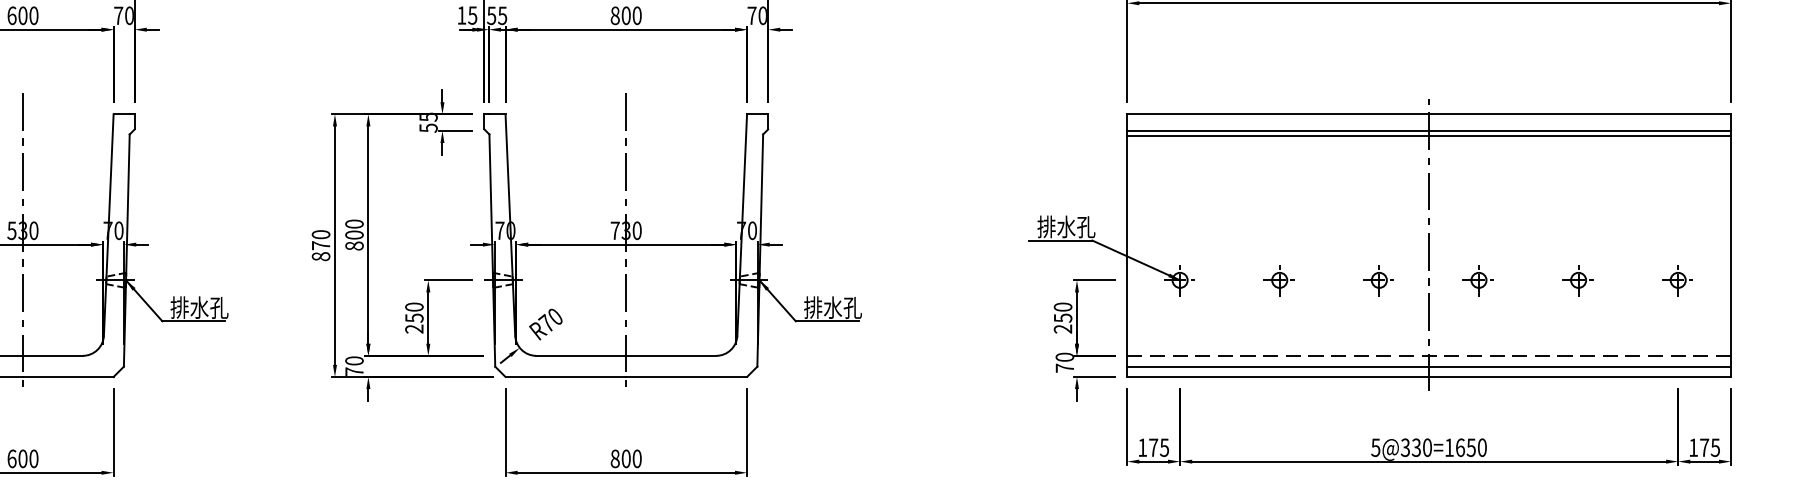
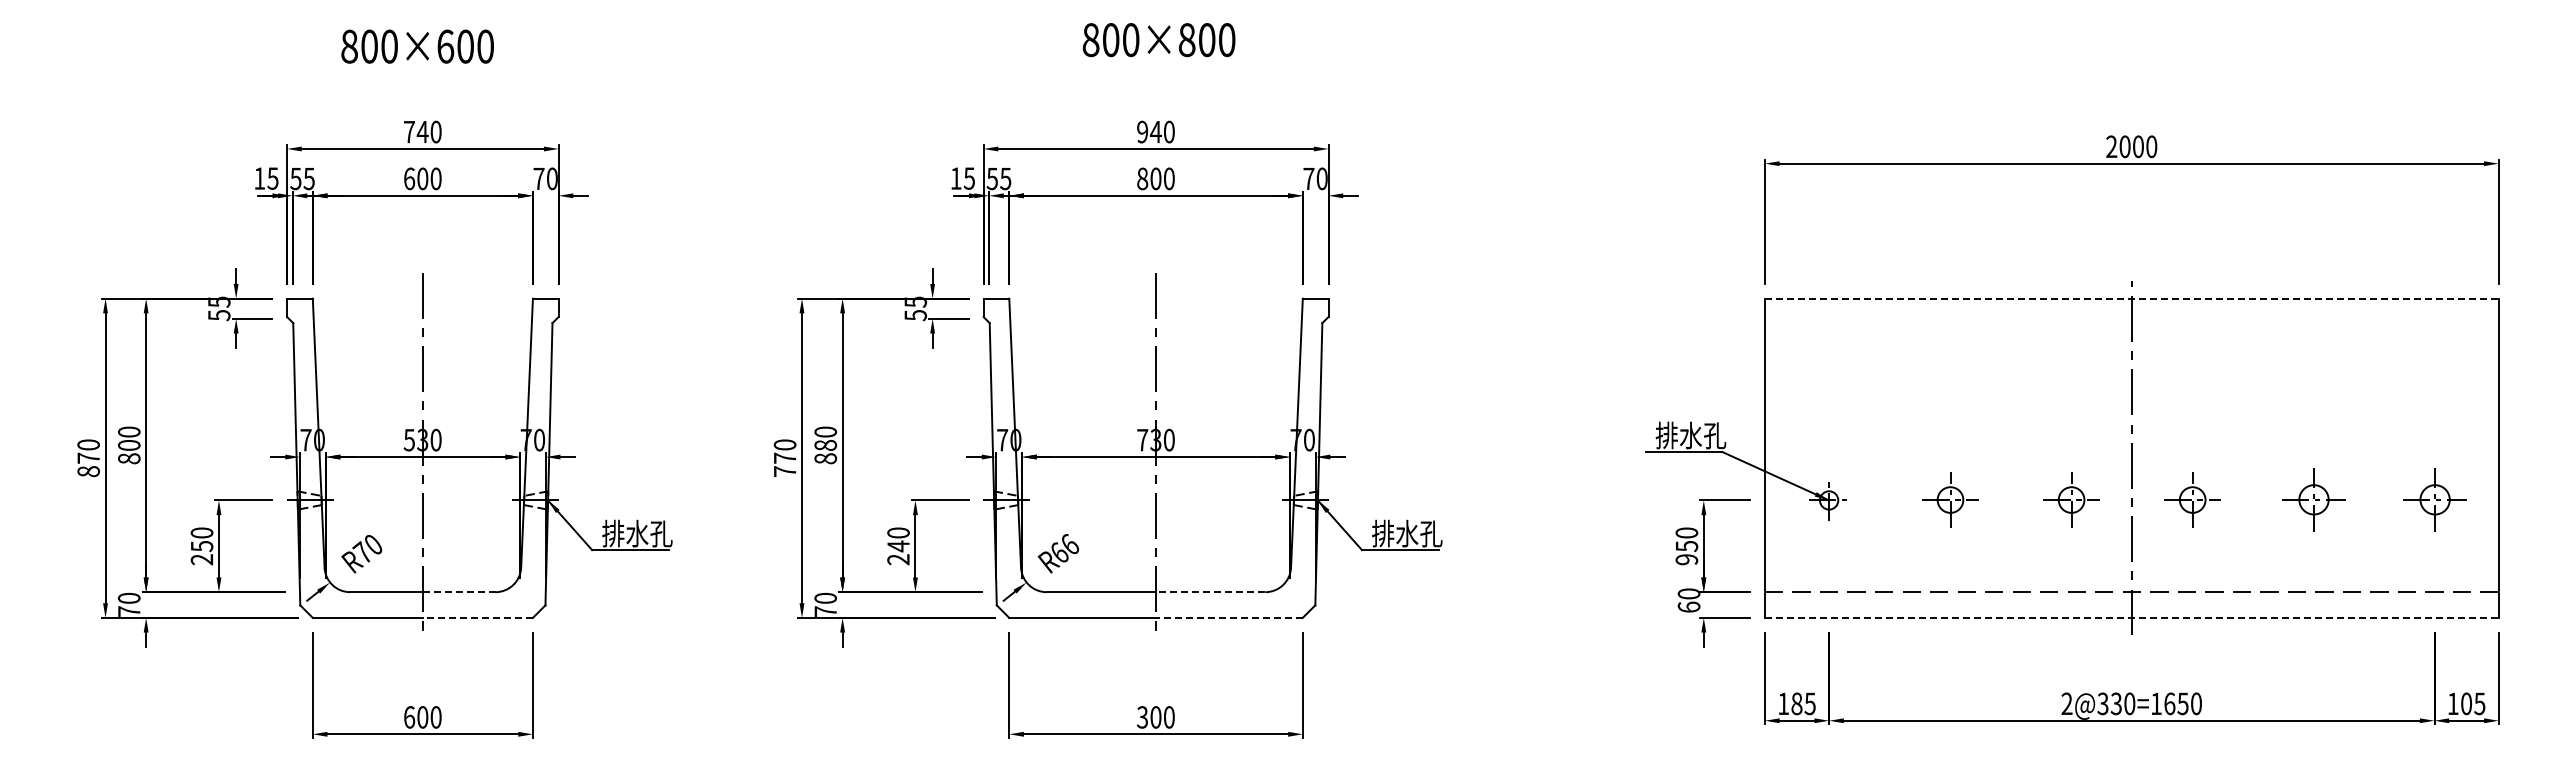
line: (1428, 114) -> (2131, 298), solid -> dashed
line: (1428, 130) -> (2131, 318), removed
line: (1428, 136) -> (2131, 325), removed
text: (354, 234) -> (825, 444), 800 -> 880
text: (320, 256) -> (784, 471), 870 -> 770
part: (1279, 281) -> (1949, 501), size x1.4
part: (1378, 281) -> (2070, 501), size x1.4
part: (1478, 281) -> (2191, 501), size x1.4
part: (1577, 281) -> (2312, 501), size x1.6
part: (1677, 281) -> (2433, 501), size x1.6
text: (414, 318) -> (898, 546), 250 -> 240
text: (550, 319) -> (1063, 548), R70 -> R66
text: (1063, 328) -> (1687, 559), 250 -> 950
line: (52, 356) -> (458, 592), solid -> dashed
line: (671, 356) -> (1210, 592), solid -> dashed
line: (1428, 366) -> (2131, 605), removed
text: (1064, 367) -> (1688, 606), 70 -> 60
line: (67, 376) -> (477, 617), solid -> dashed
line: (685, 376) -> (1228, 617), solid -> dashed
line: (1428, 376) -> (2131, 617), solid -> dashed
text: (1153, 447) -> (1796, 703), 175 -> 185
text: (1375, 447) -> (2066, 703), 5@330=1650 -> 2@330=1650
text: (1704, 447) -> (2466, 703), 175 -> 105
text: (615, 458) -> (1142, 717), 800 -> 300

